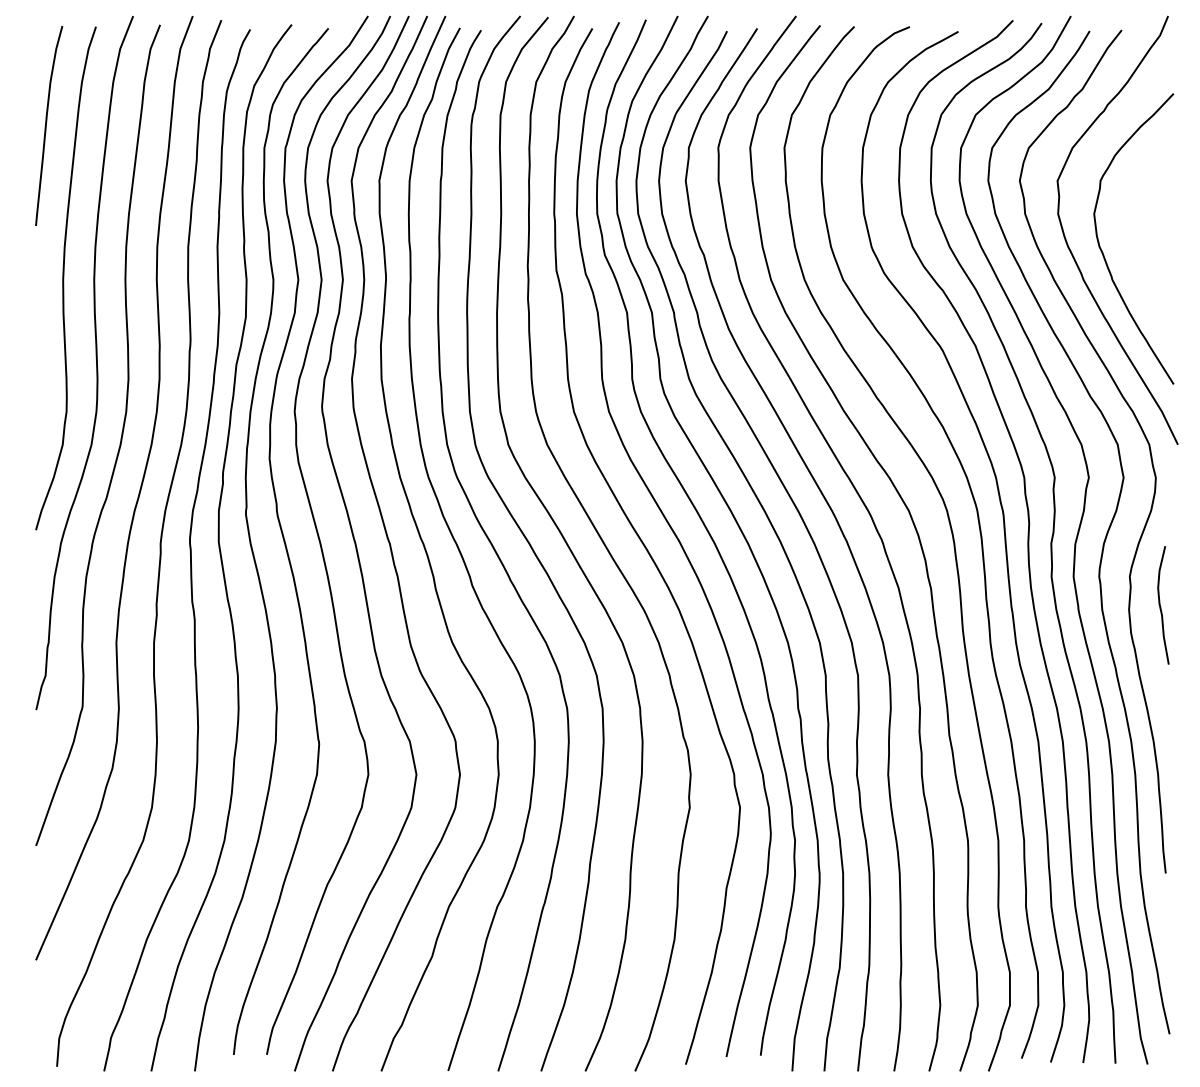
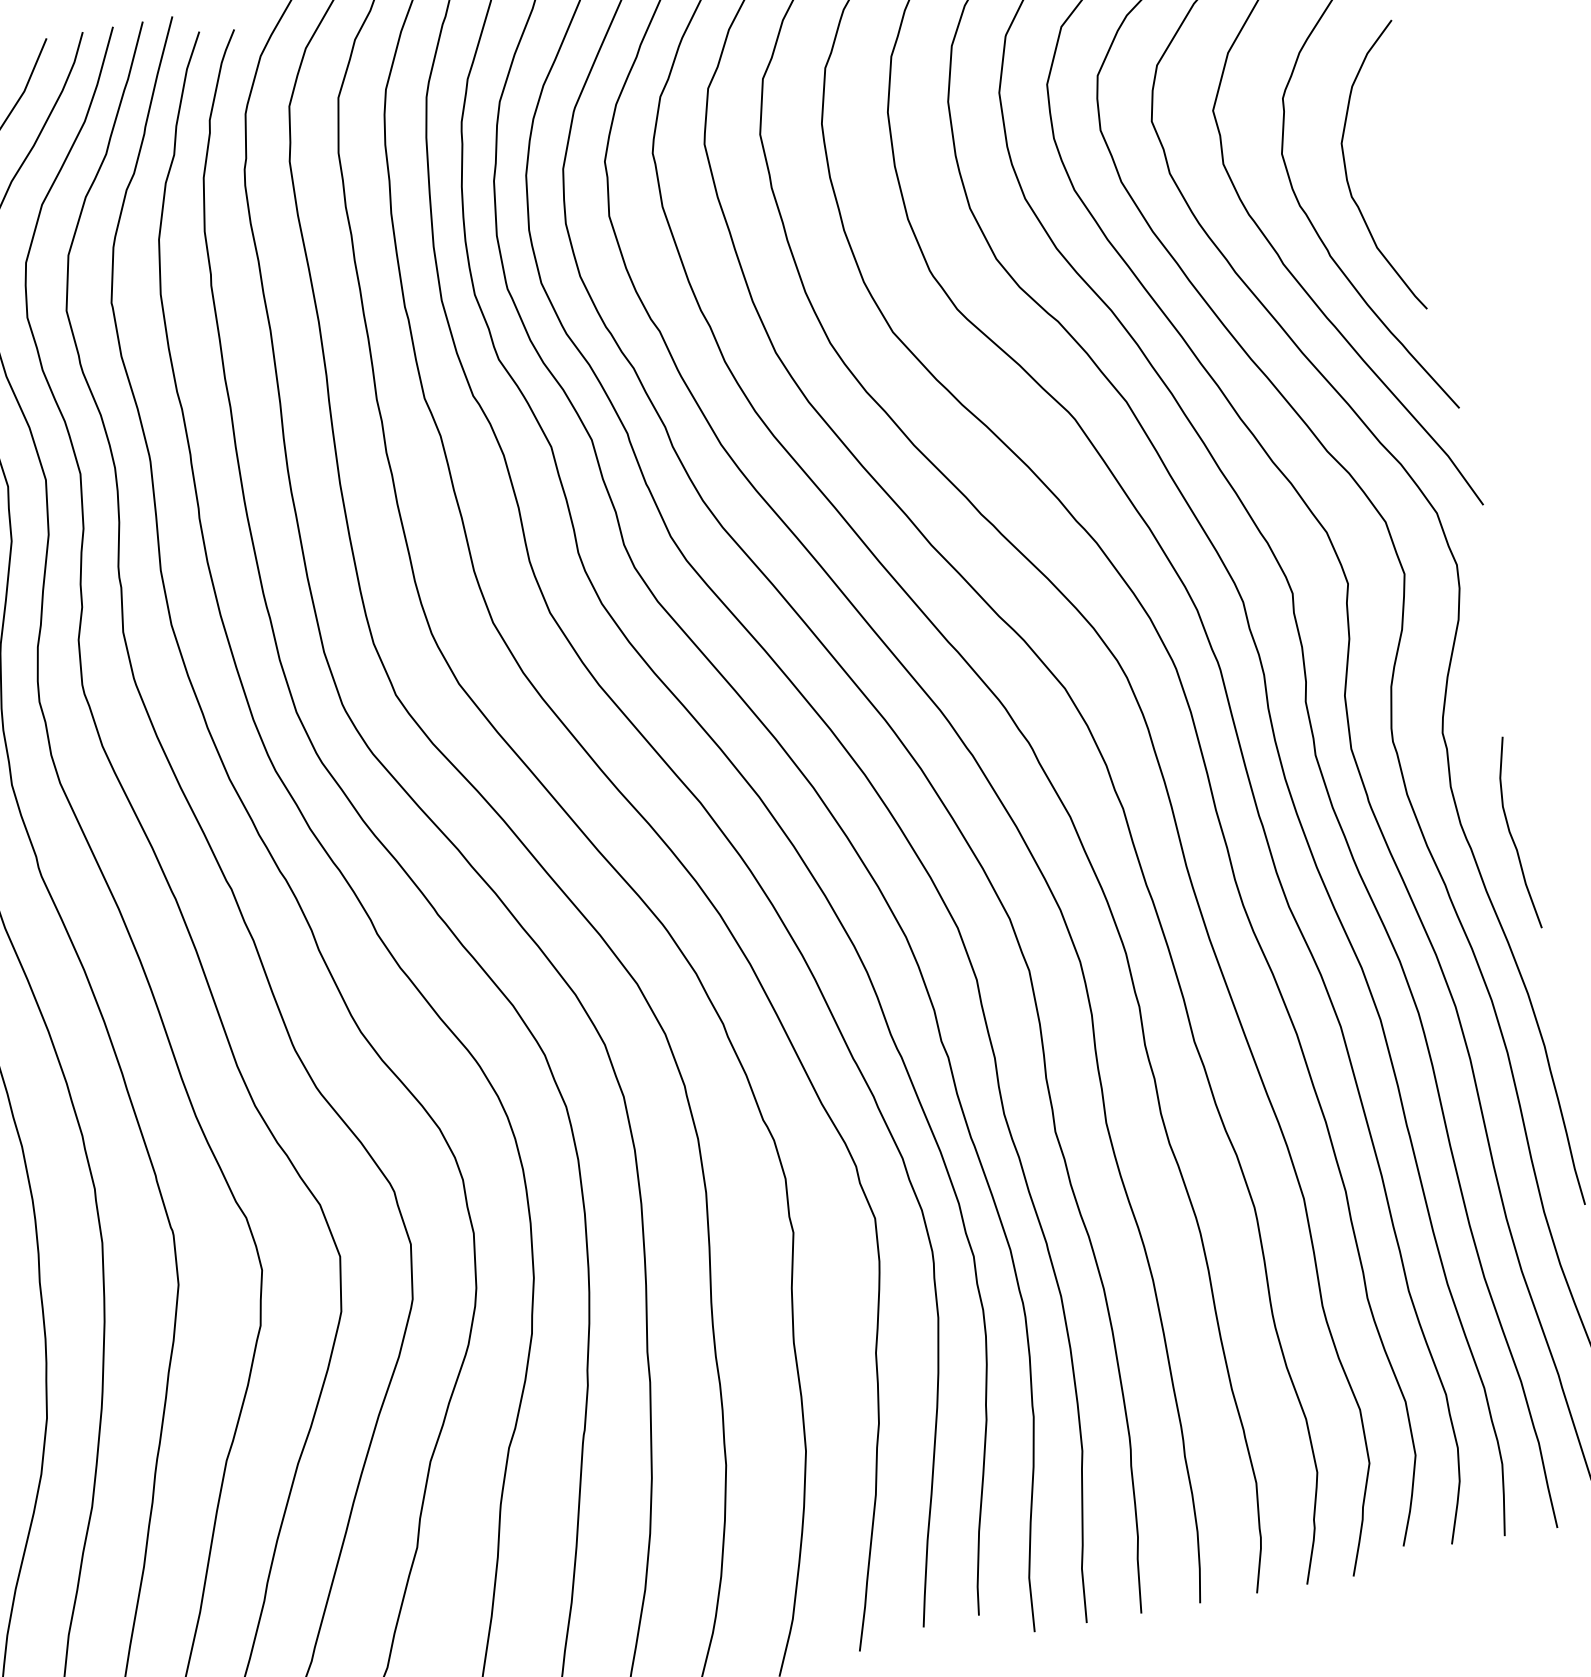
curve: (1131, 233) -> (1348, 175), added
curve: (1161, 607) -> (1513, 837), moved

